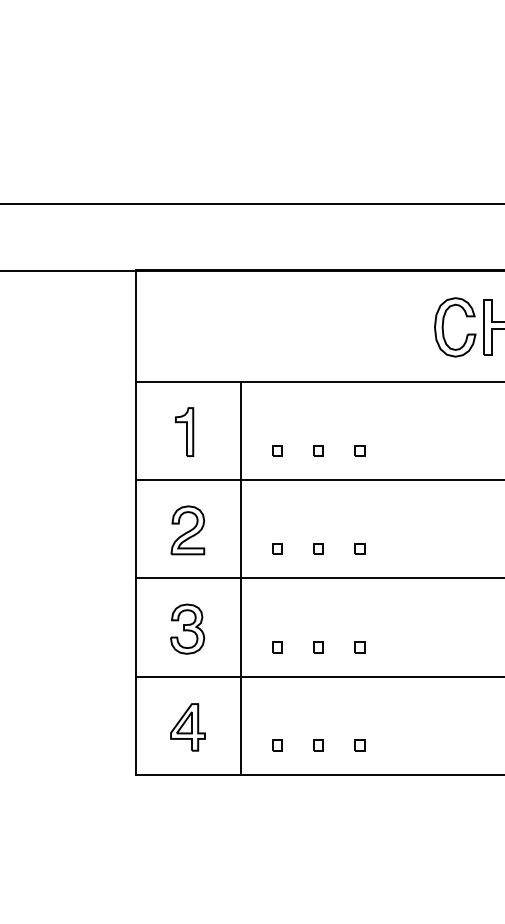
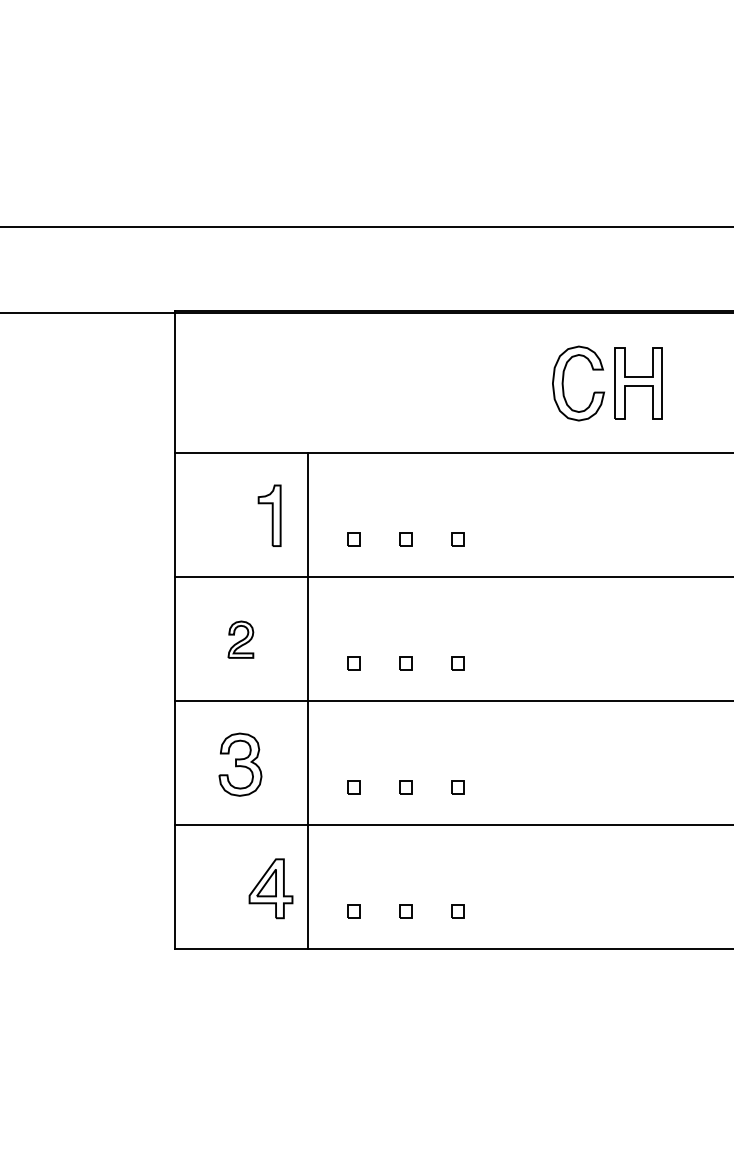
part: (184, 431) -> (269, 515), moved
part: (187, 530) -> (240, 639), size x0.6
part: (187, 727) -> (270, 888), moved

